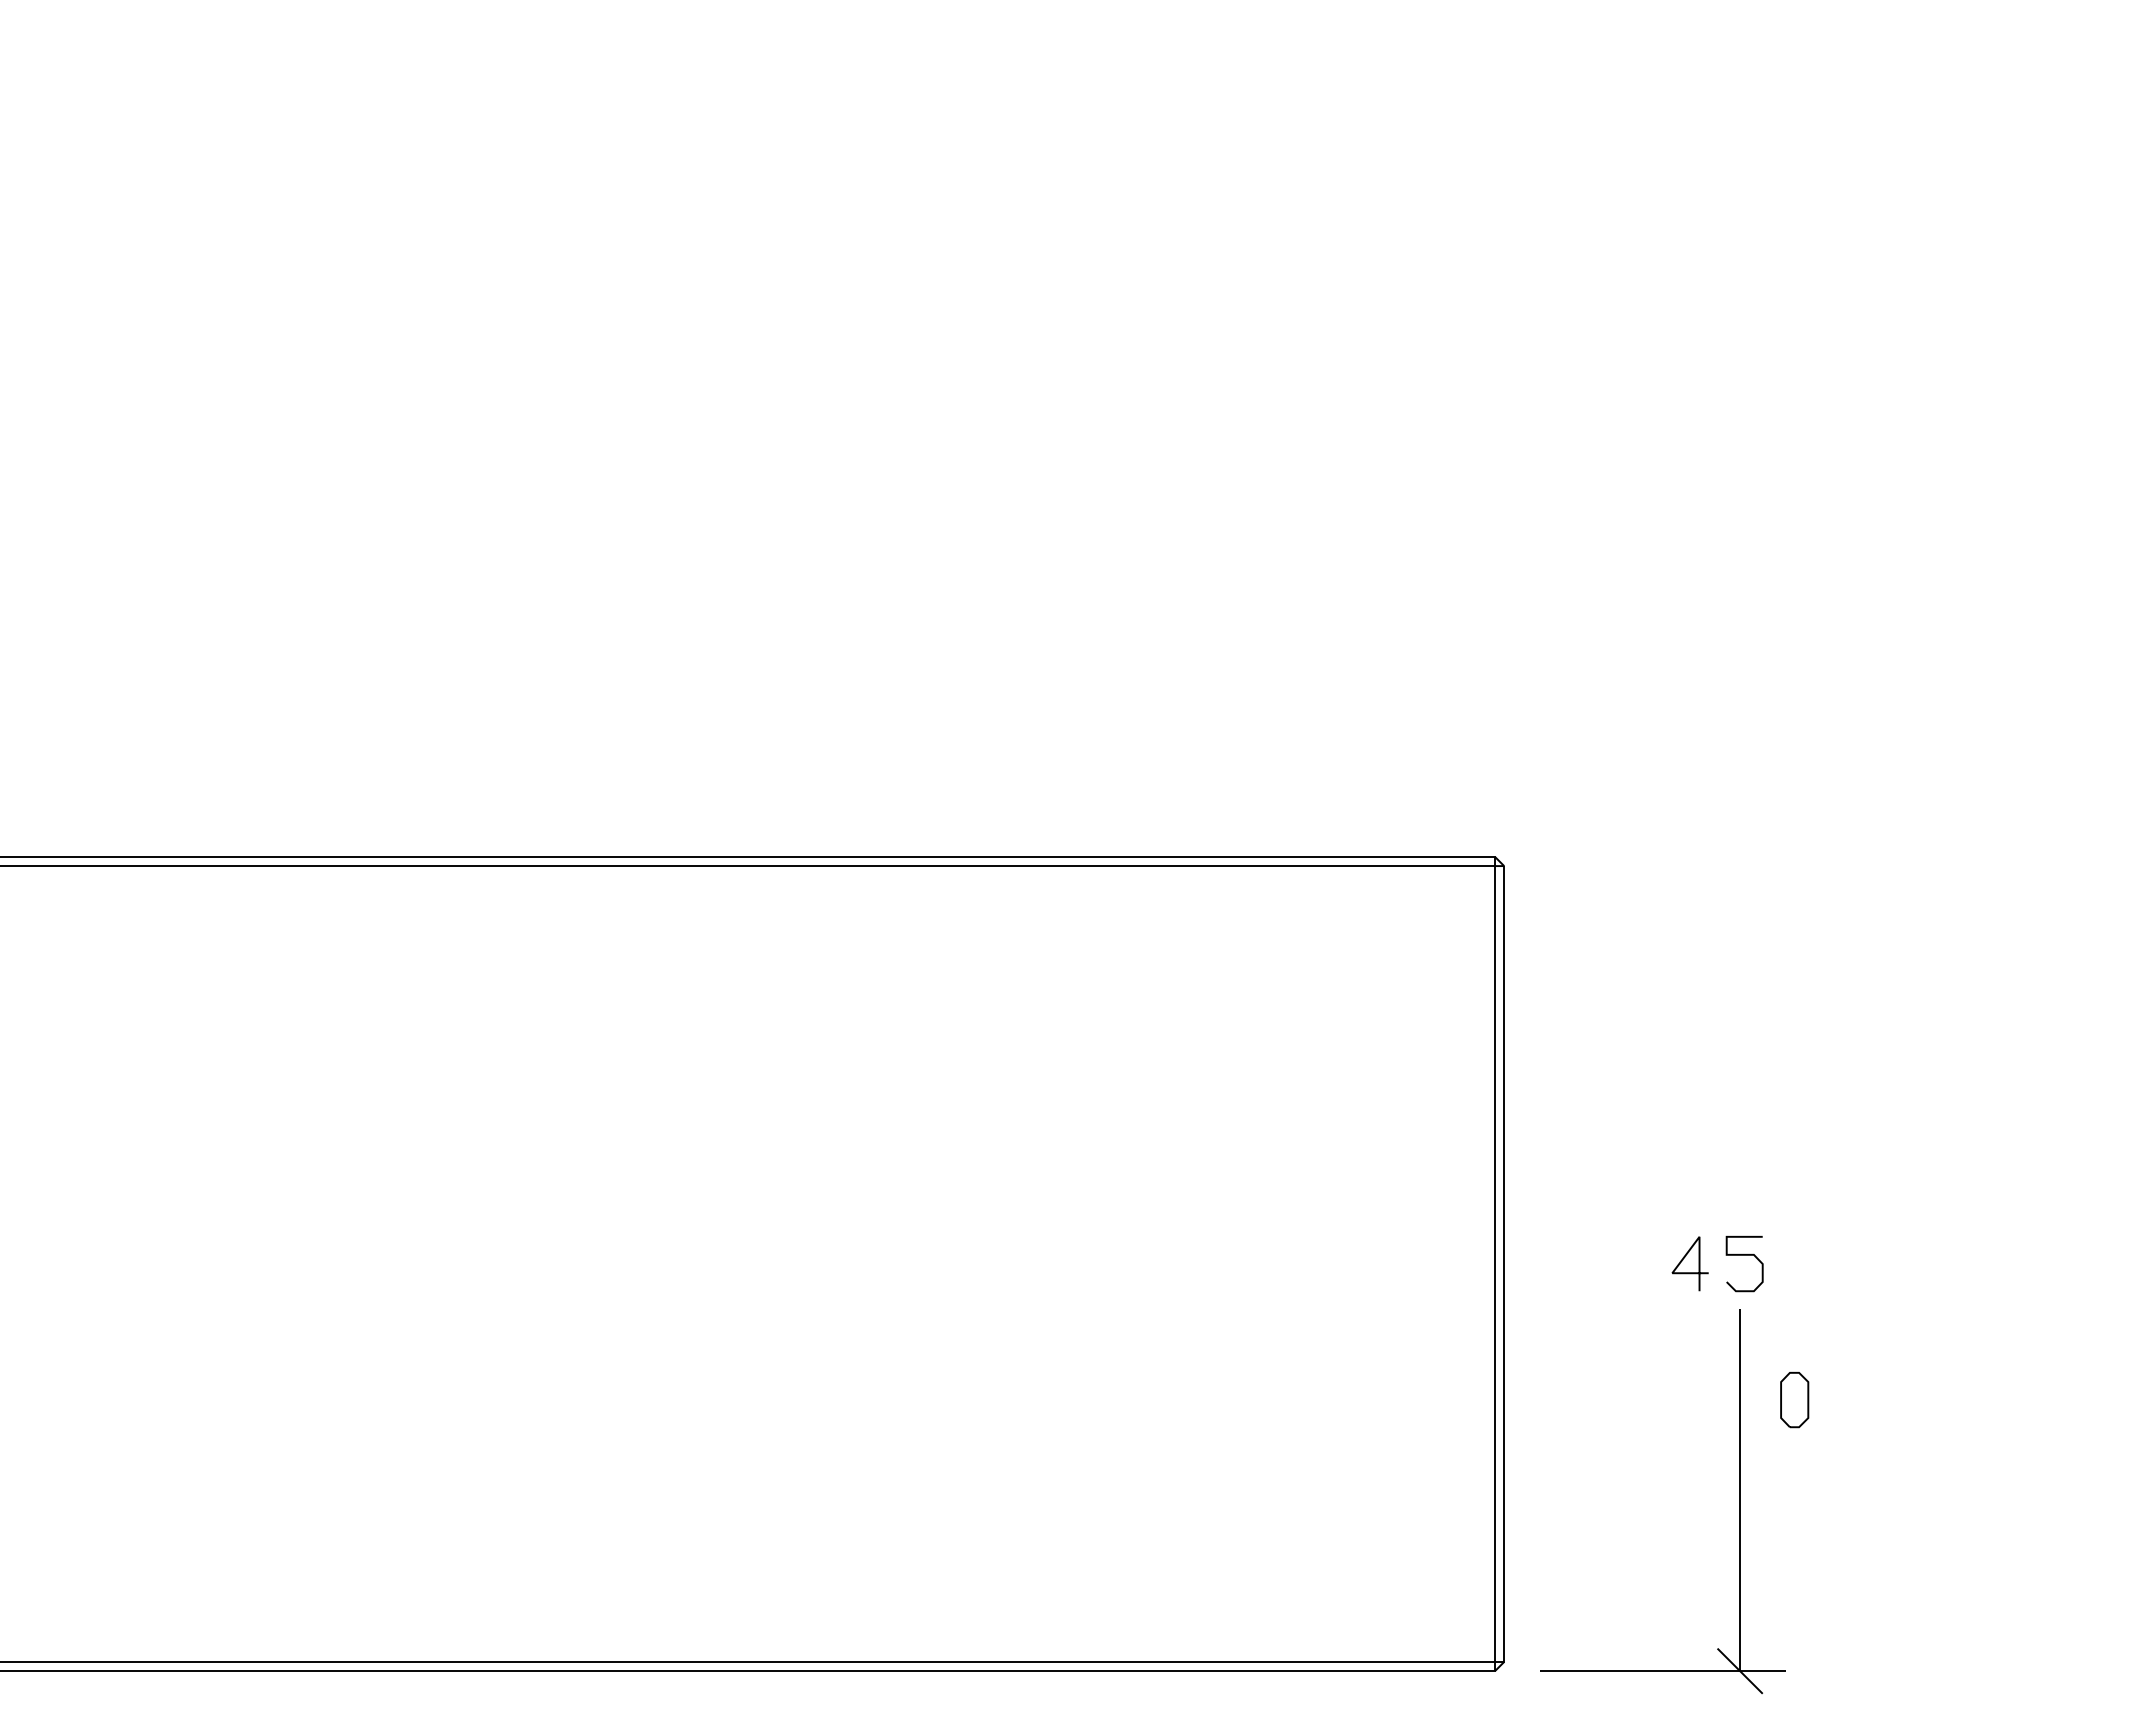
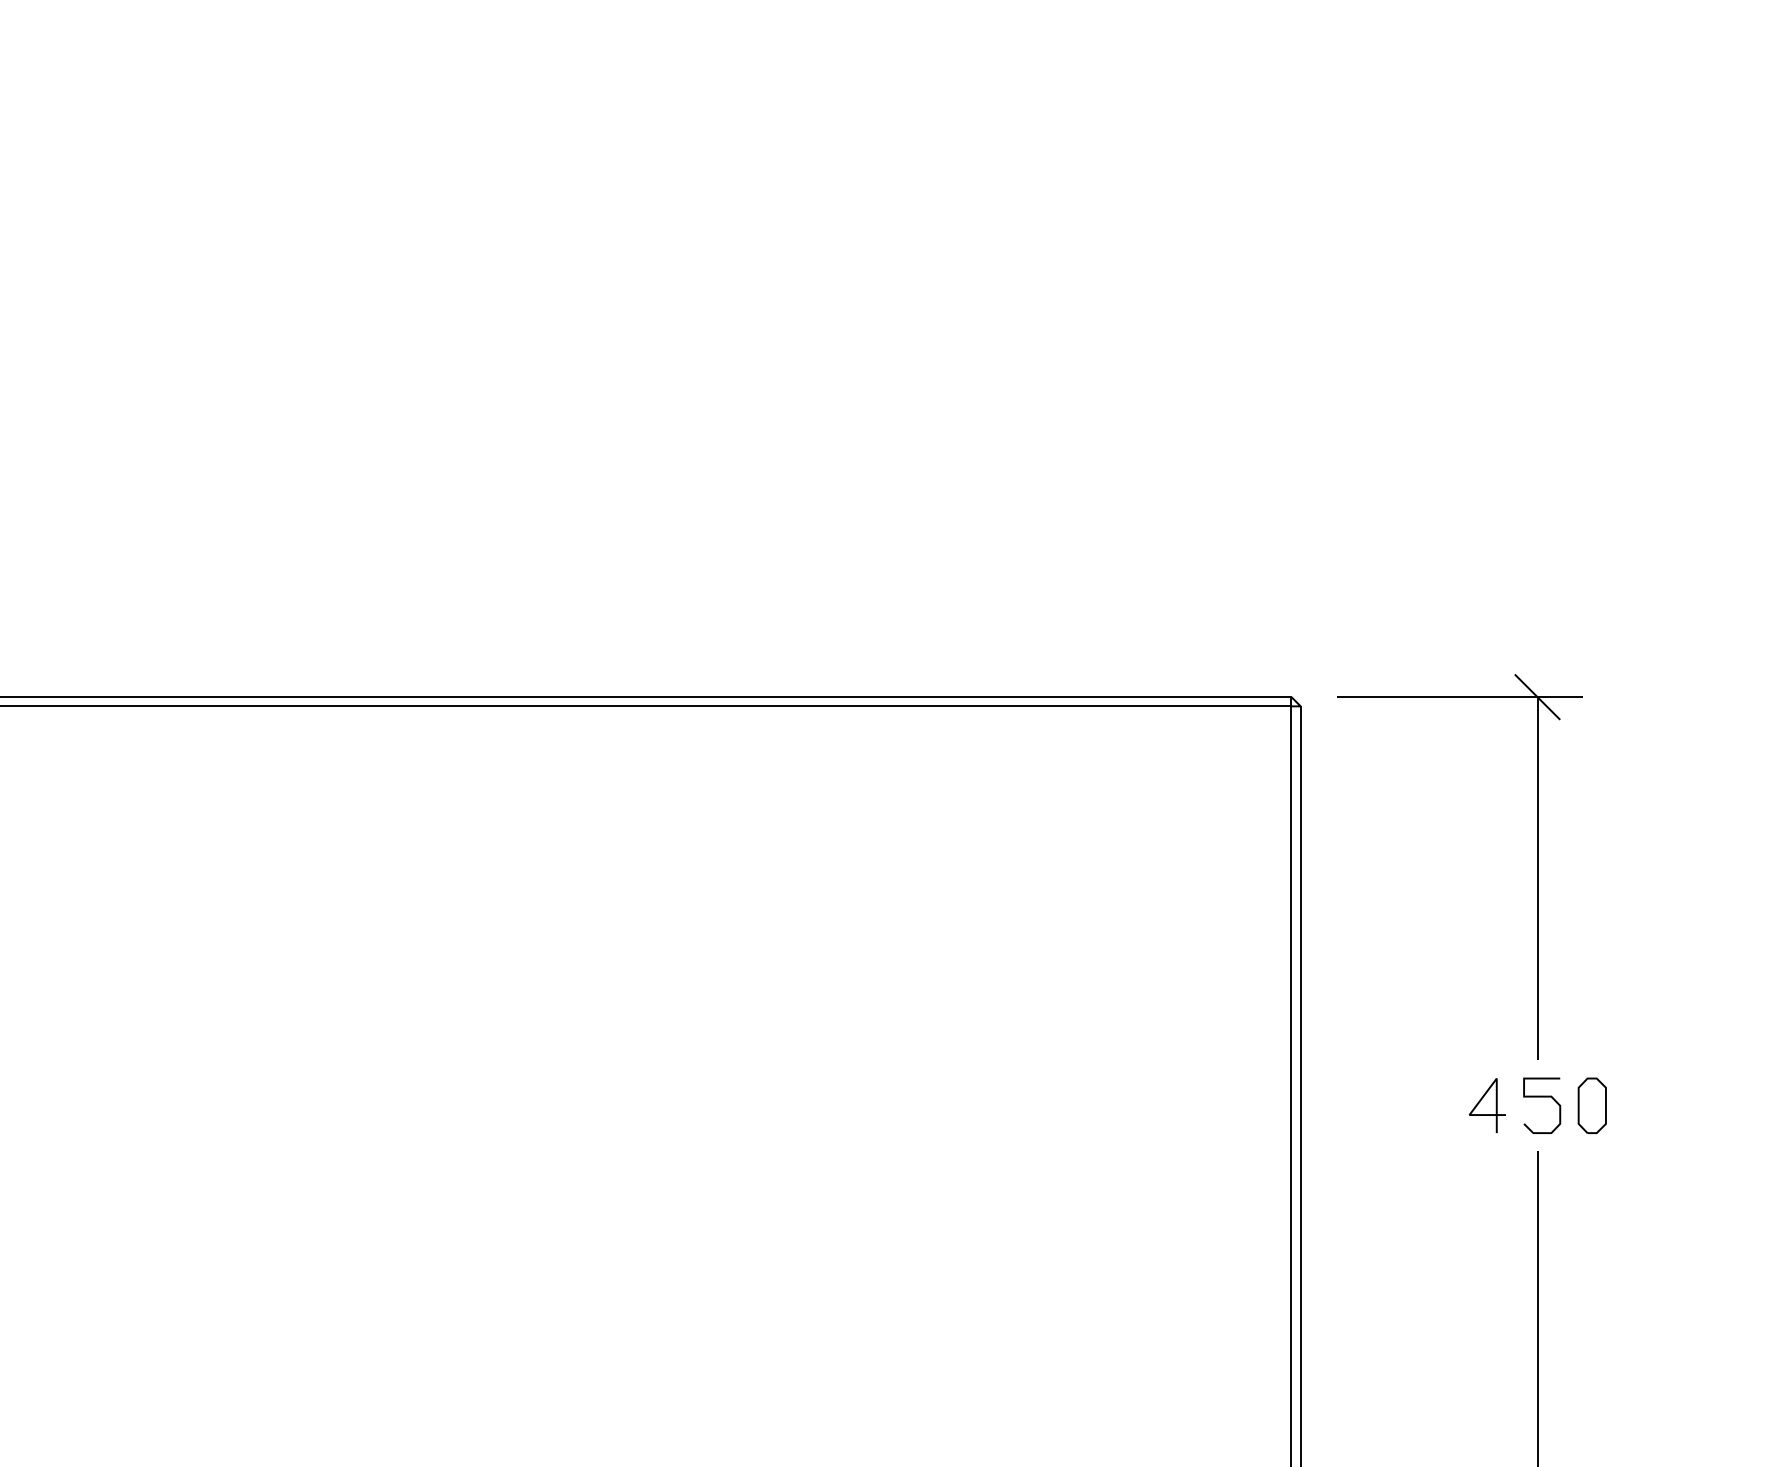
part: (1739, 1025) -> (1536, 866), added
part: (1794, 1400) -> (1592, 1106), moved

